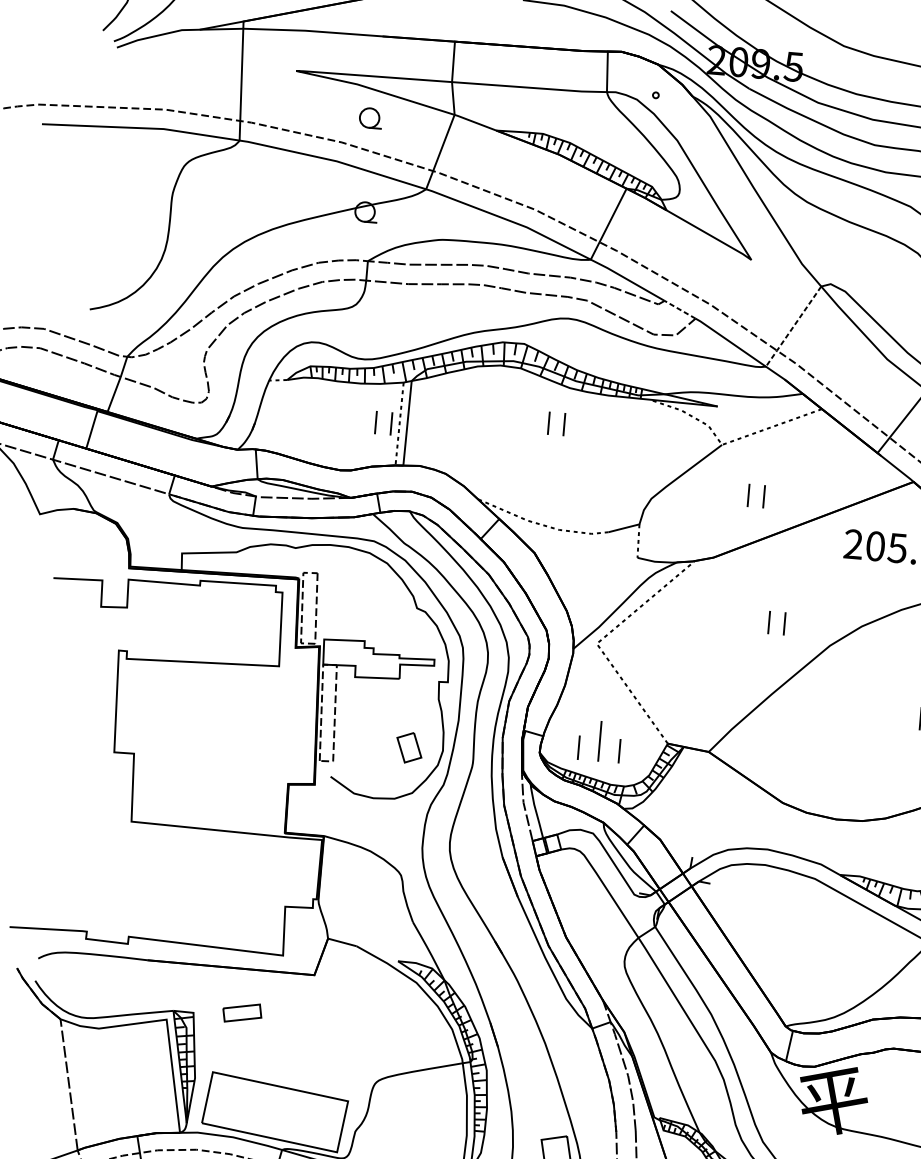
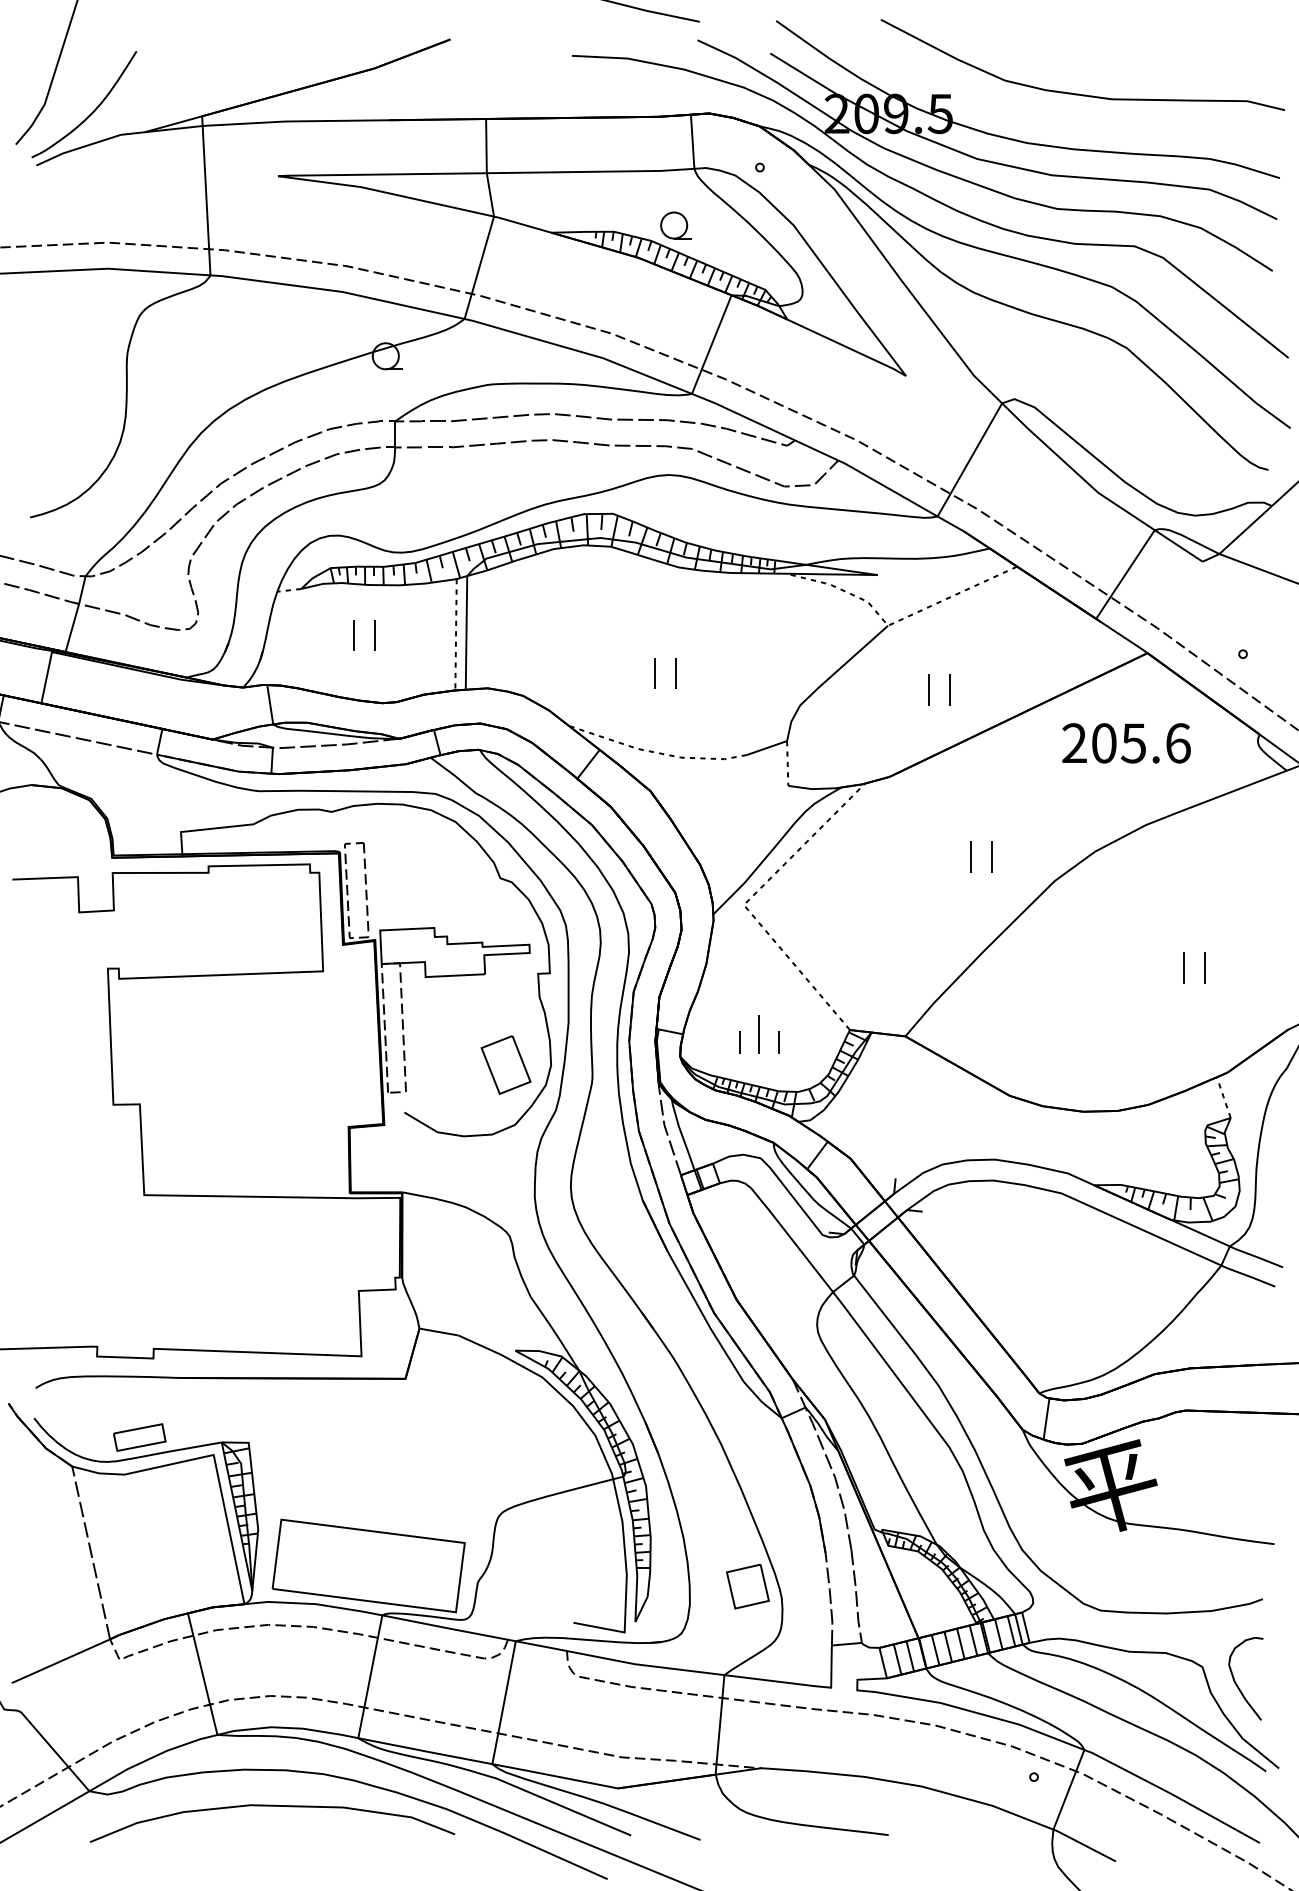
part: (370, 118) -> (675, 225), moved
line: (679, 309) -> (816, 450), dashed -> solid
line: (793, 327) -> (969, 461), dashed -> solid
part: (376, 422) -> (354, 635), moved
part: (549, 423) -> (655, 673), moved
part: (600, 741) -> (759, 1034), size x0.71
part: (409, 747) -> (505, 1064), size x1.43
part: (242, 1013) -> (139, 1437), moved

